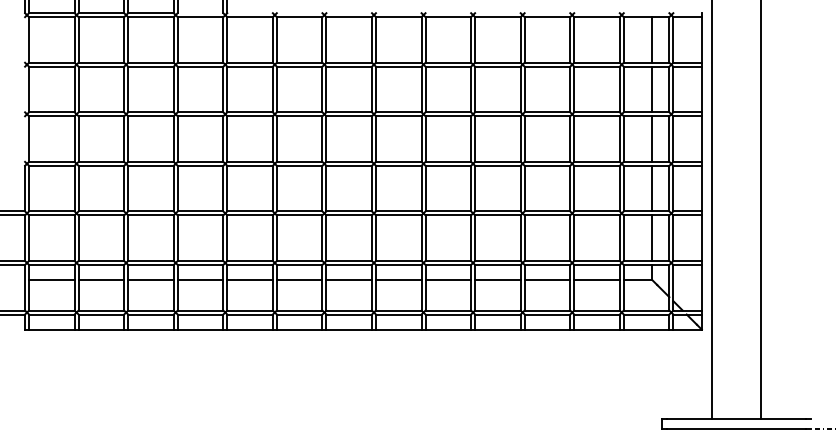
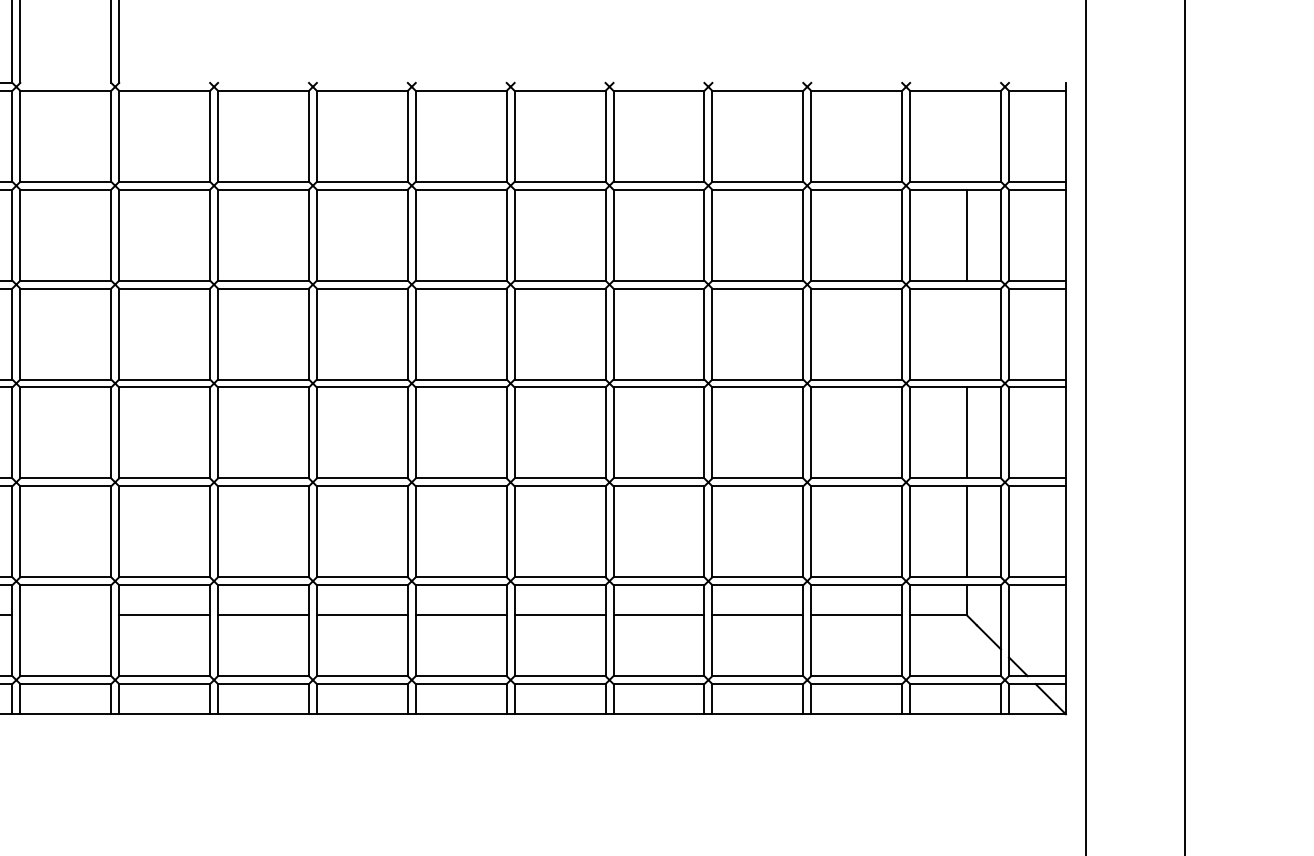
line: (652, 39) -> (967, 135), removed
line: (652, 138) -> (967, 332), removed
line: (200, 280) -> (65, 616), removed

